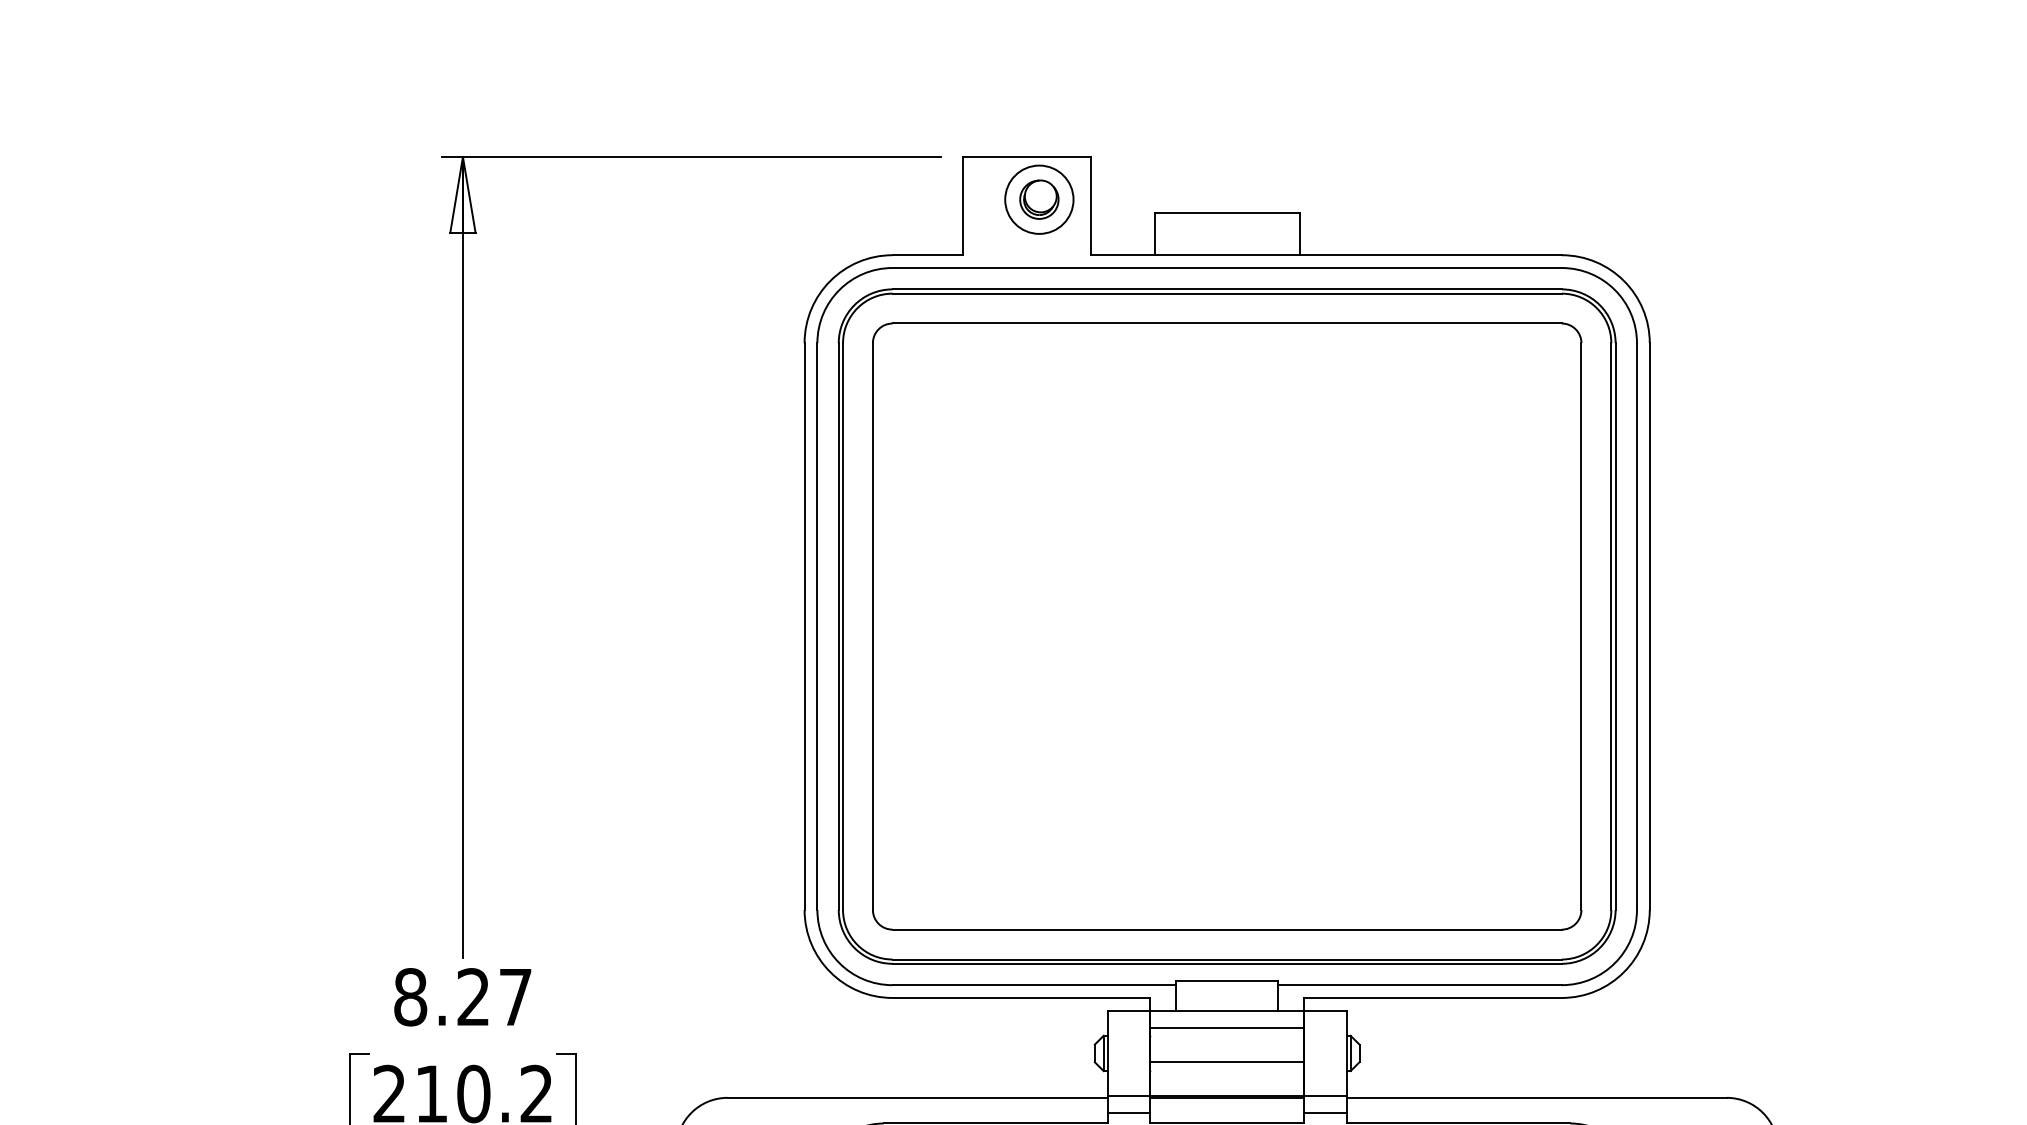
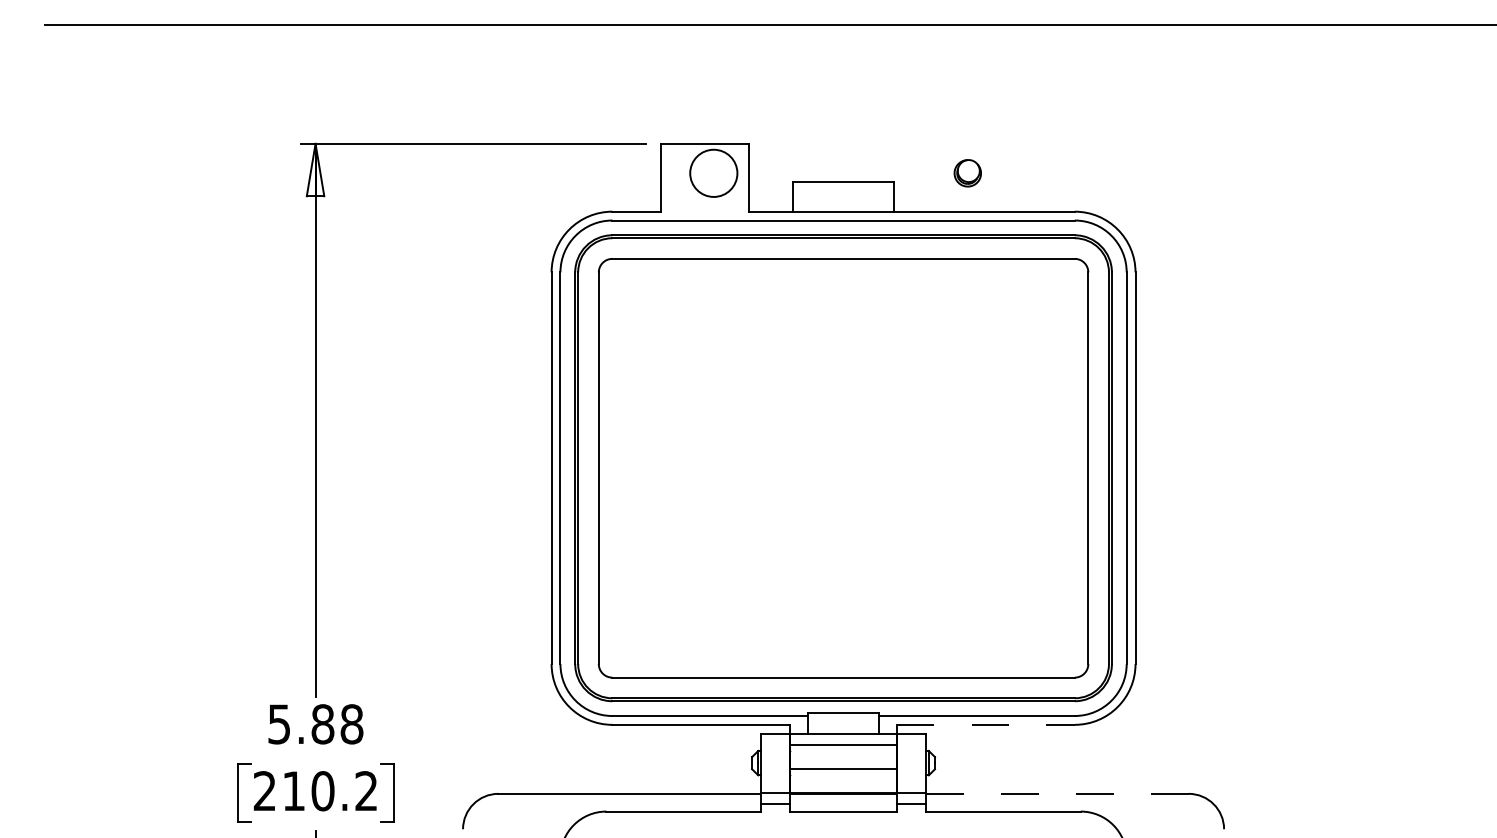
part: (1038, 199) -> (967, 173), moved
text: (462, 997) -> (315, 724), 8.27 -> 5.88
line: (1434, 997) -> (986, 724), solid -> dashed
line: (1535, 1097) -> (1056, 793), solid -> dashed

